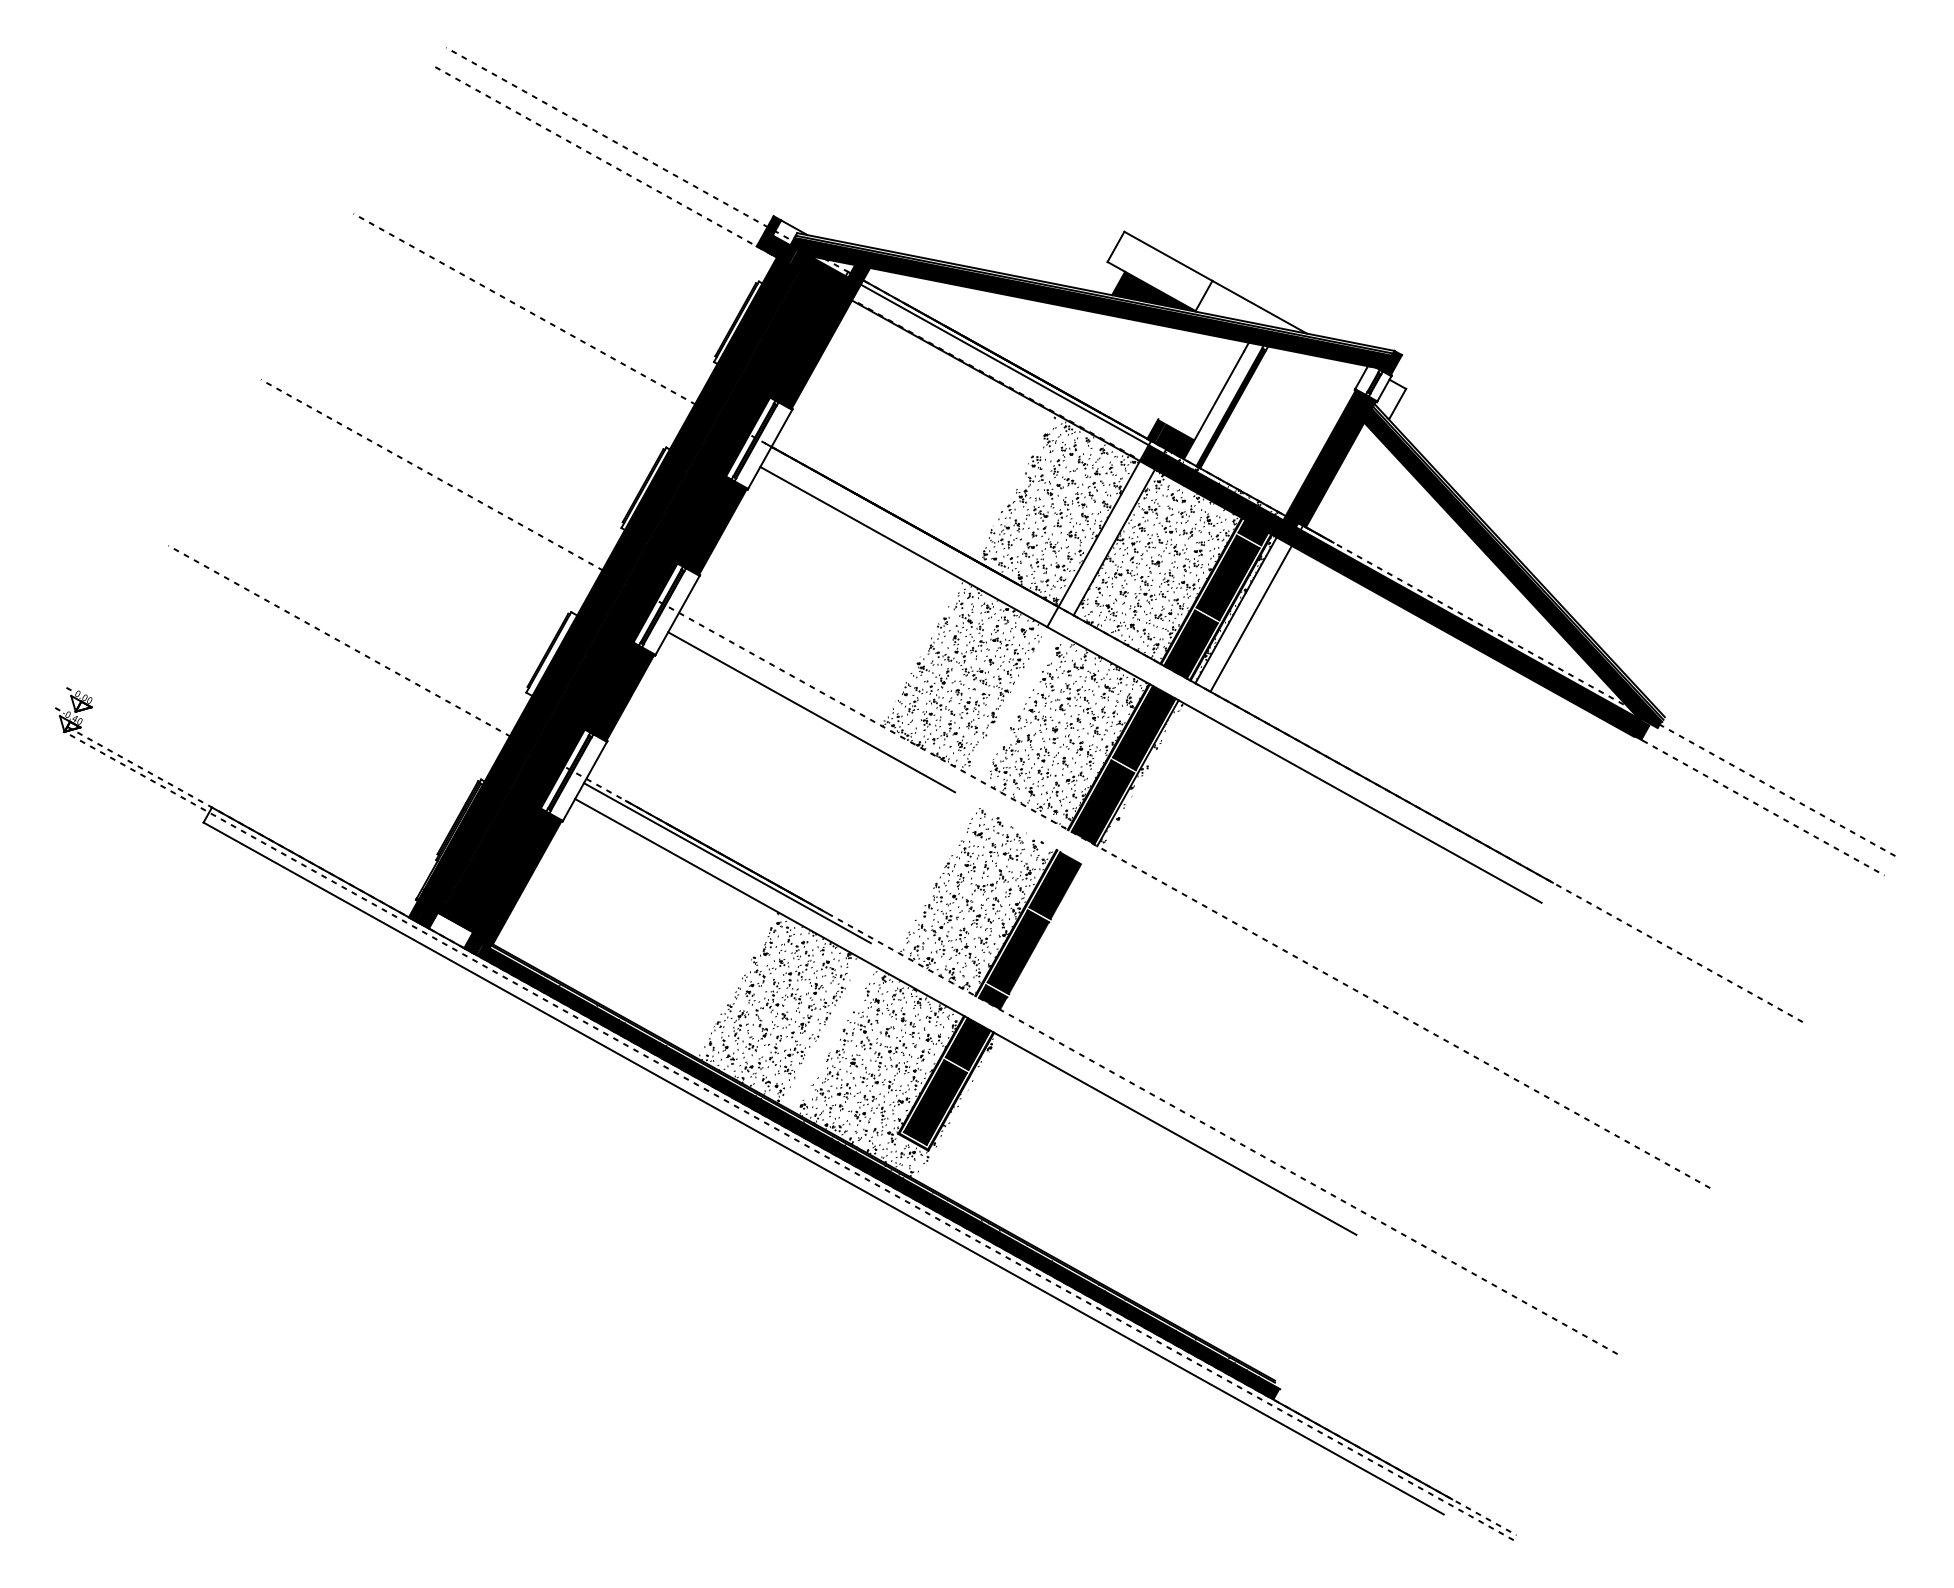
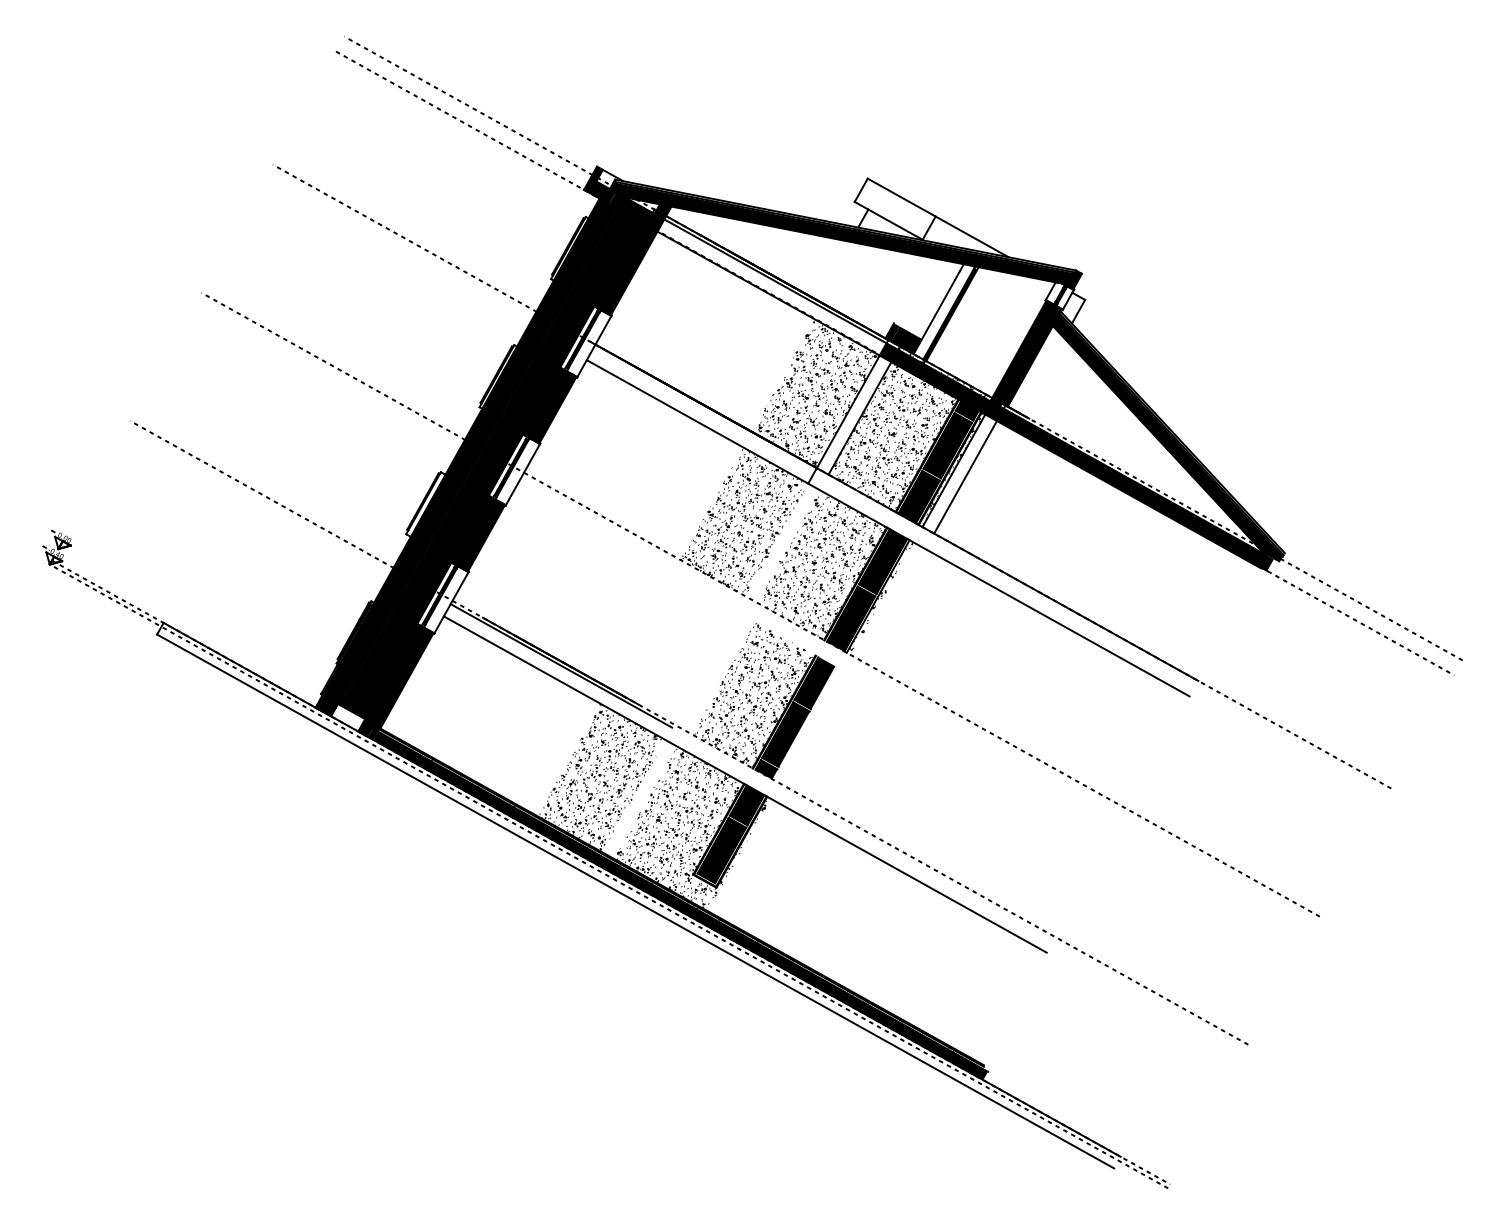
fill: (1154, 291) -> (890, 224), removed
line: (811, 712) -> (626, 549), removed

